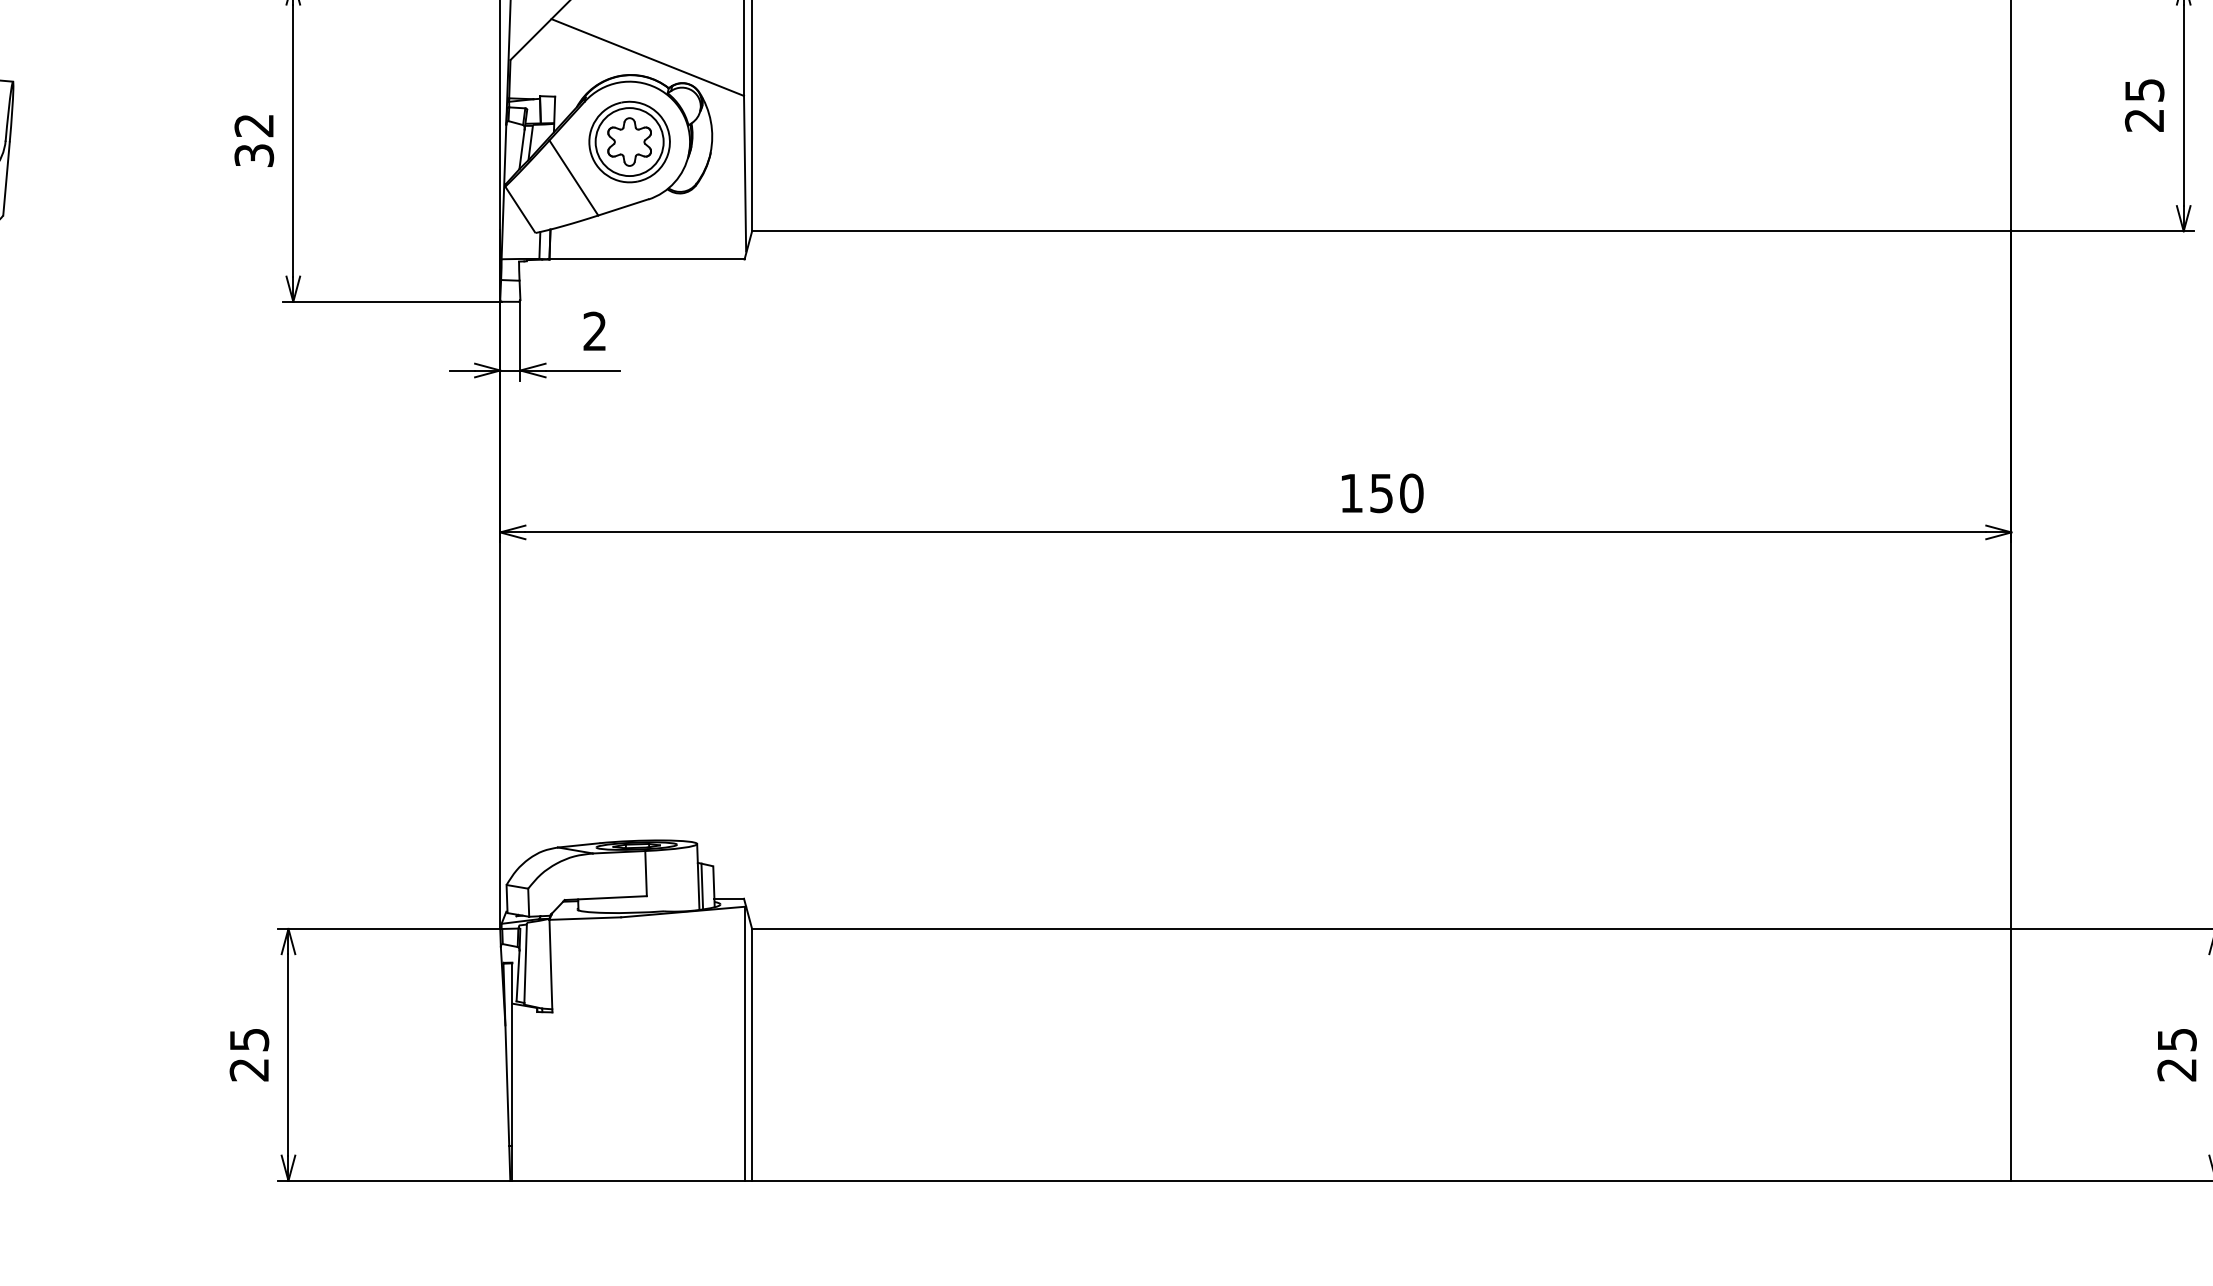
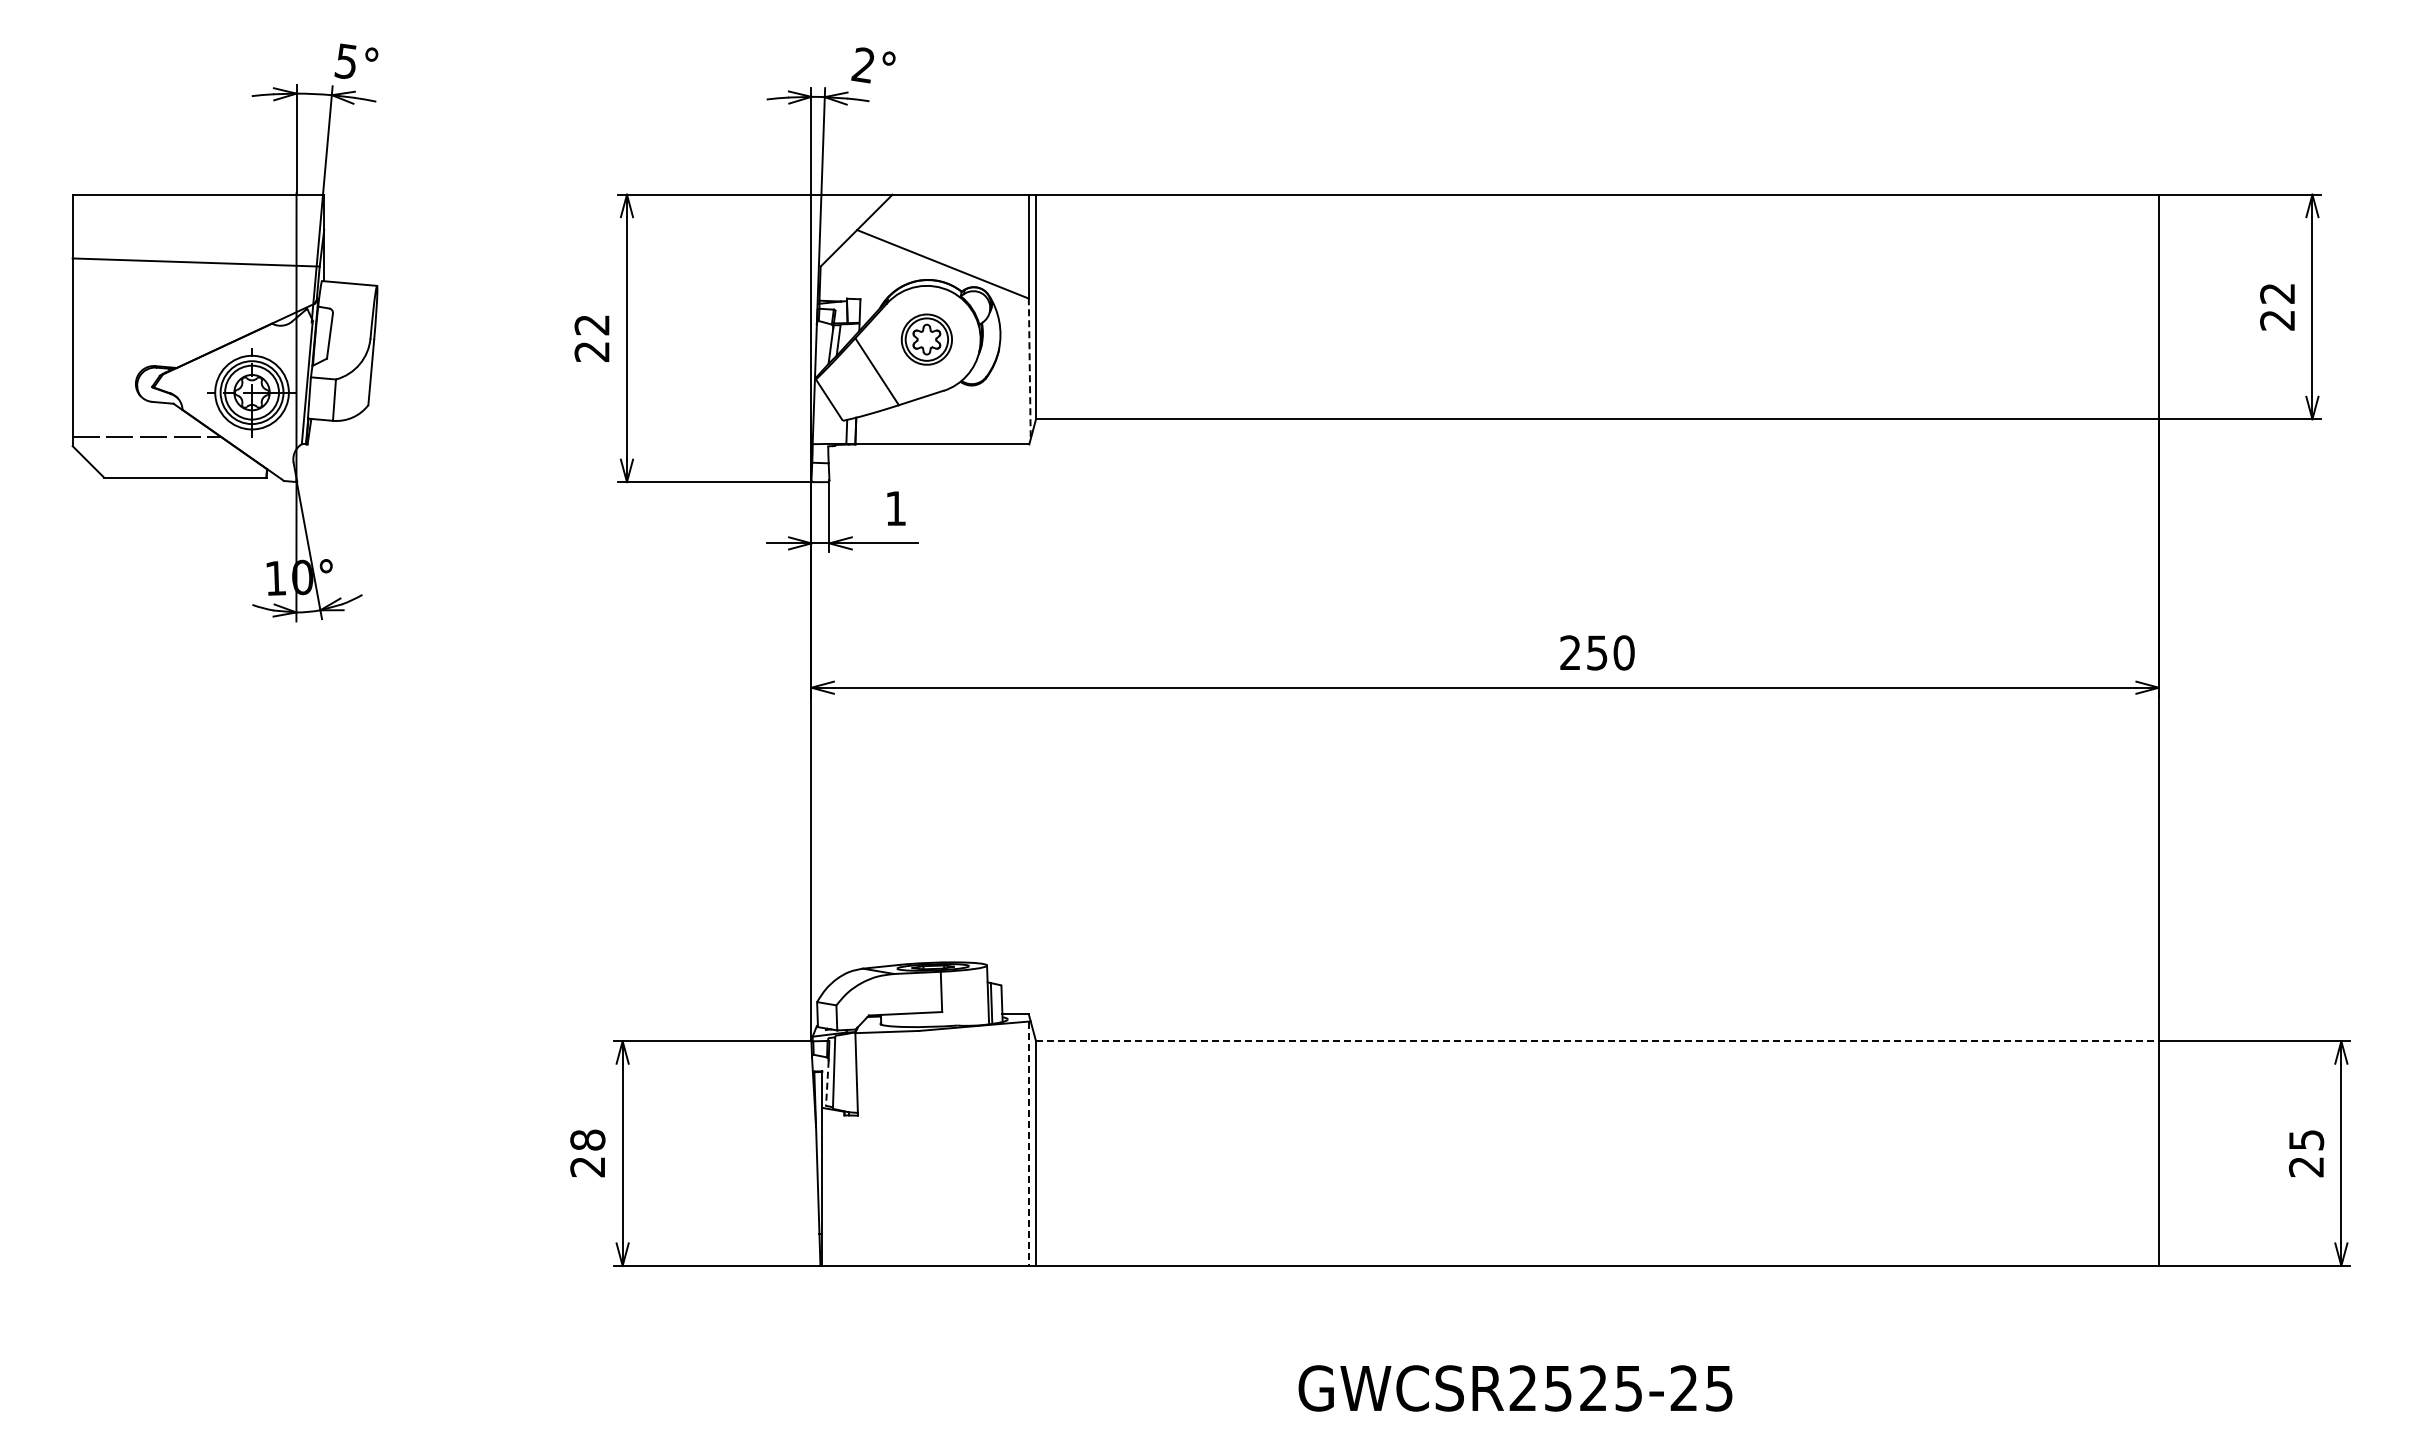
text: (2144, 90) -> (2277, 293), 25 -> 22
part: (629, 141) -> (926, 339), size x0.7
text: (253, 155) -> (591, 351), 32 -> 22
line: (744, 173) -> (1029, 367), solid -> dashed
text: (594, 331) -> (895, 508), 2 -> 1
text: (1351, 492) -> (1570, 652), 150 -> 250
line: (1381, 929) -> (1597, 1041), solid -> dashed
line: (518, 976) -> (827, 1083), solid -> dashed
text: (249, 1039) -> (587, 1139), 25 -> 28
line: (744, 1044) -> (1029, 1144), solid -> dashed

